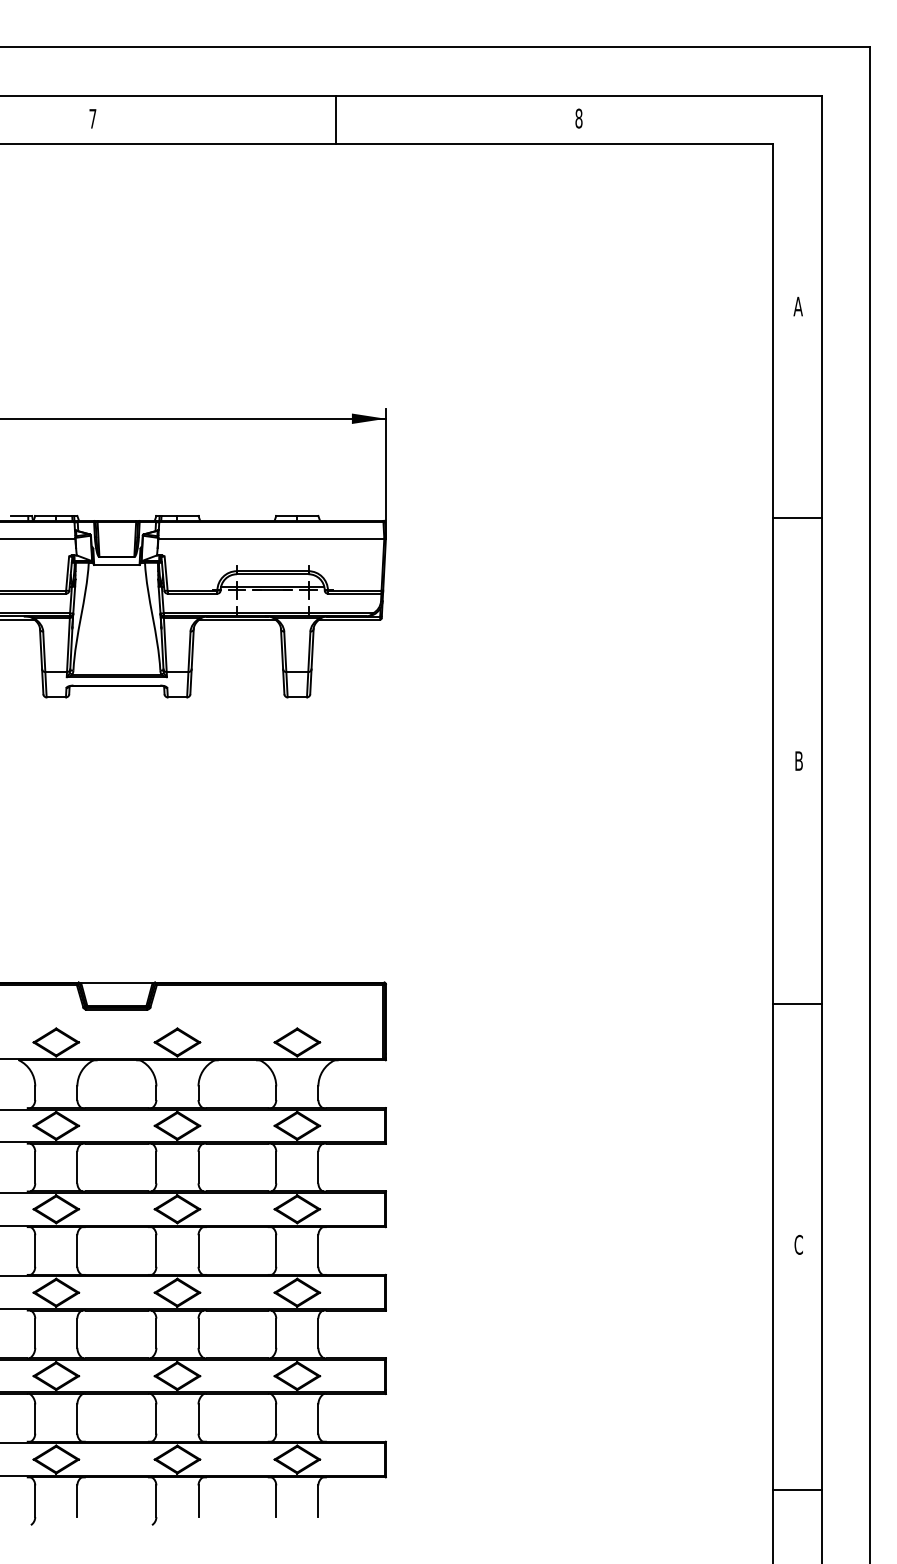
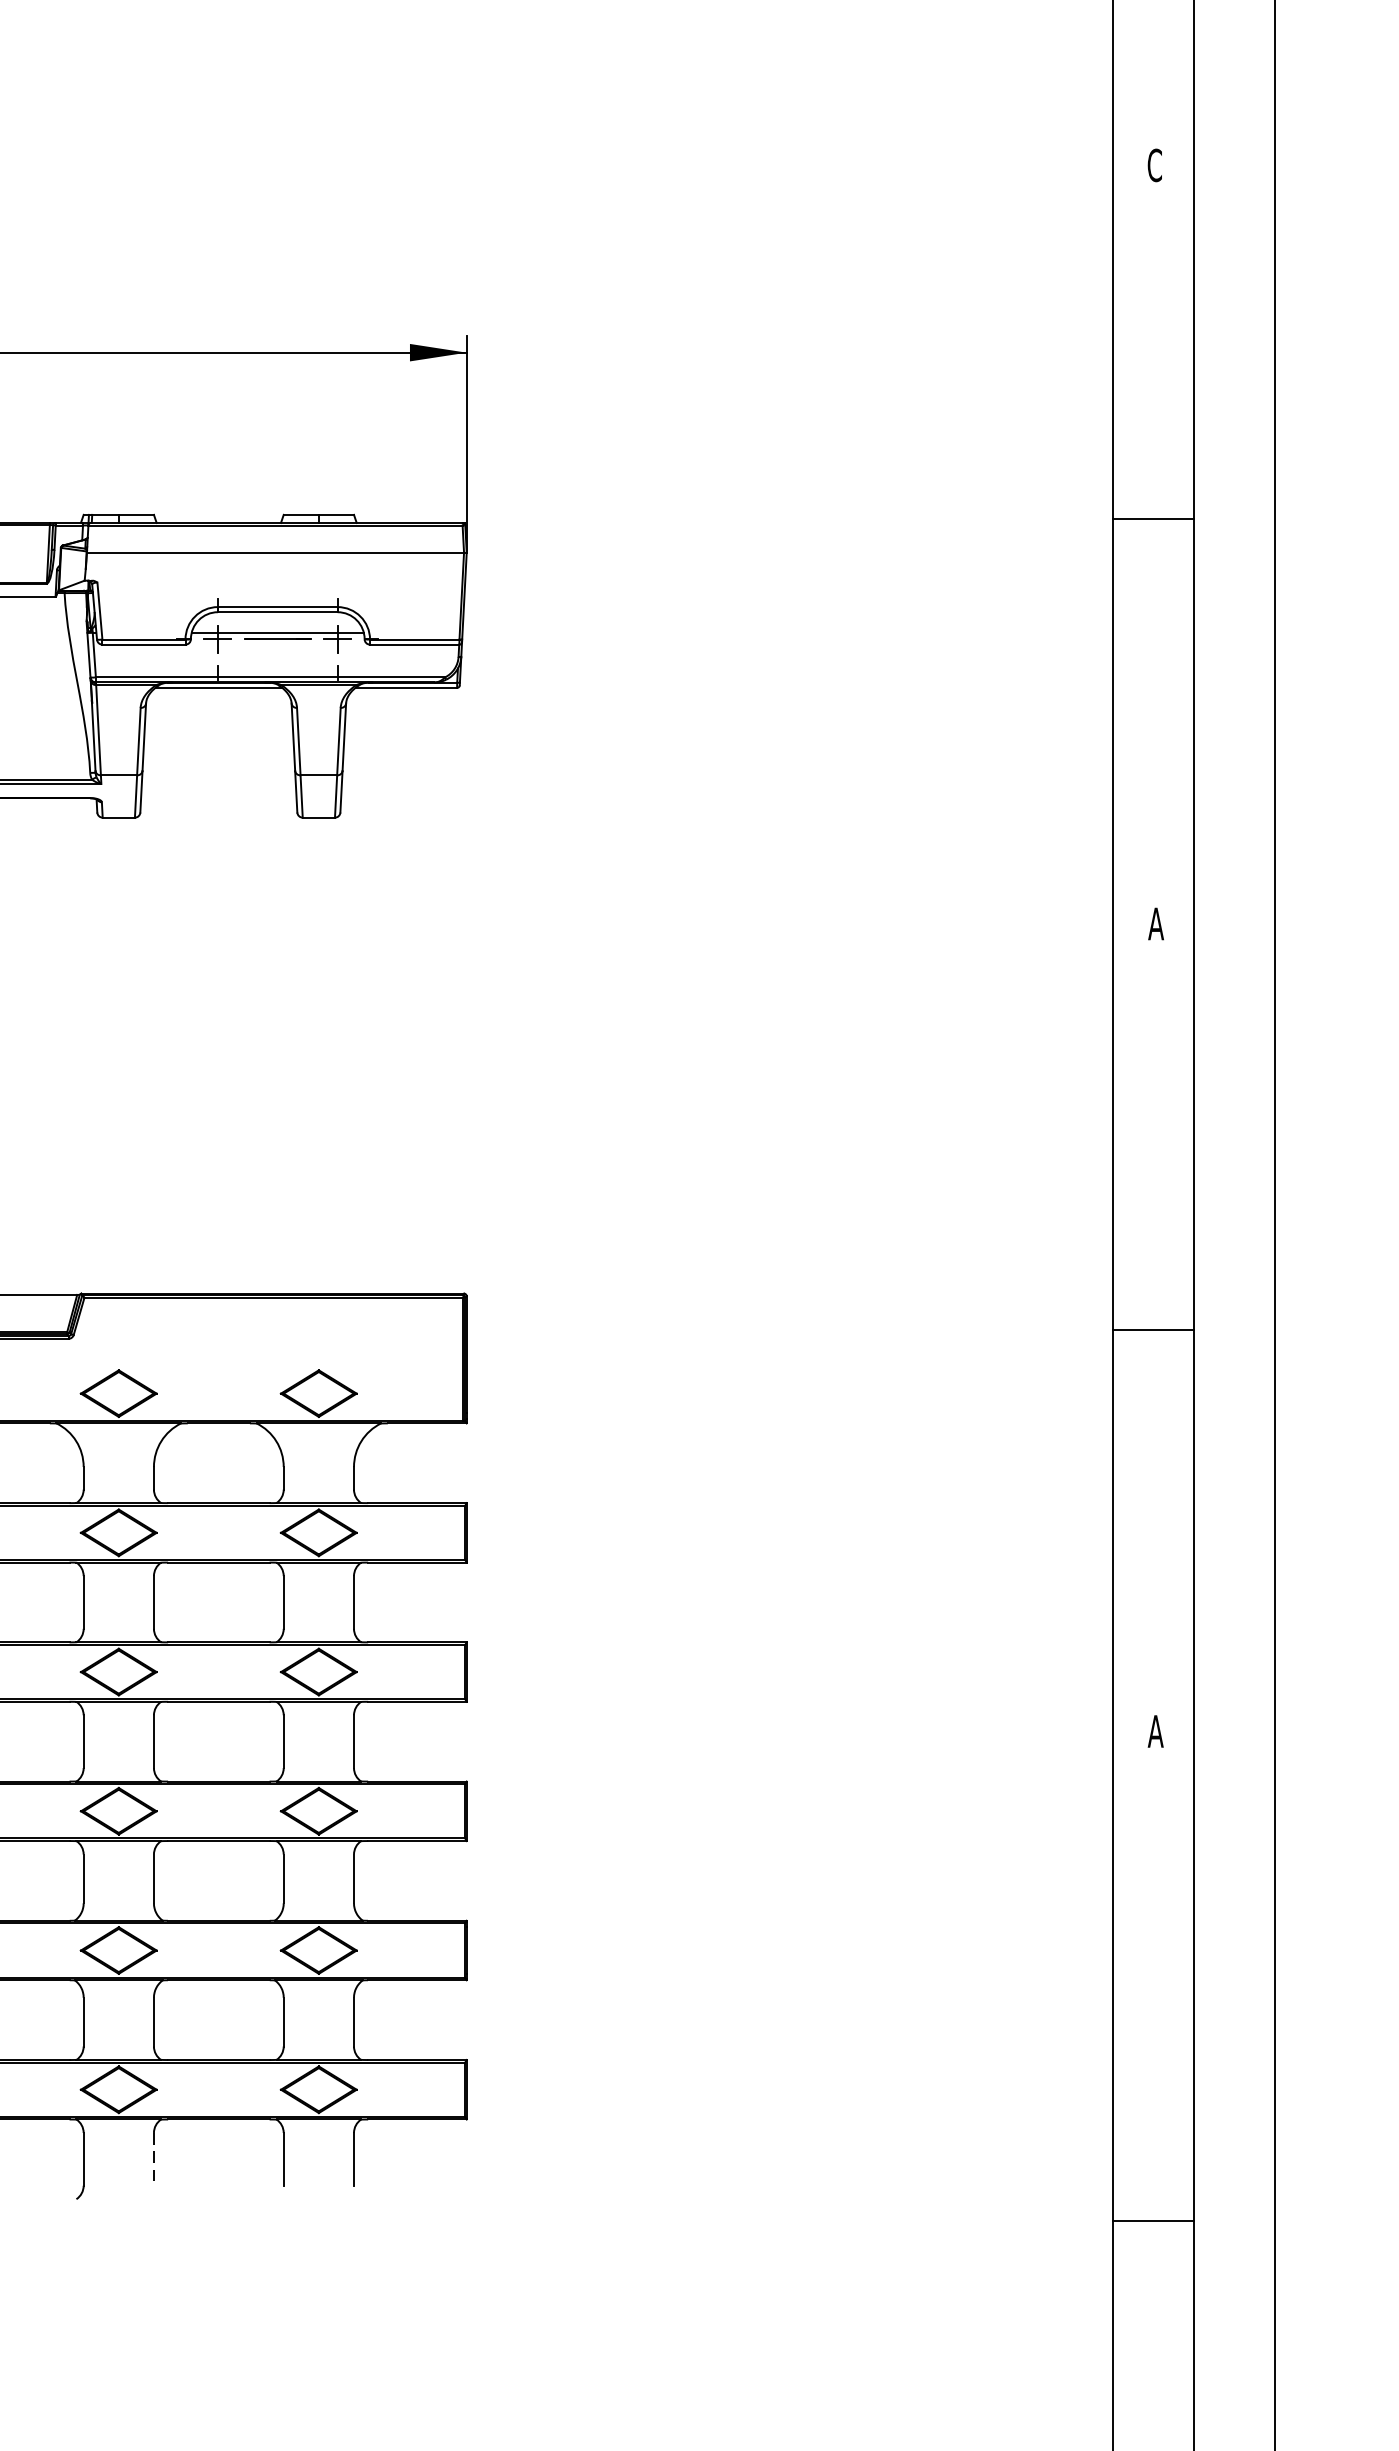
text: (797, 306) -> (1153, 165), A -> C
text: (798, 760) -> (1155, 923), B -> A
text: (798, 1244) -> (1155, 1730), C -> A
line: (797, 1490) -> (1153, 2221), moved
line: (198, 1501) -> (153, 2159), solid -> dashed

